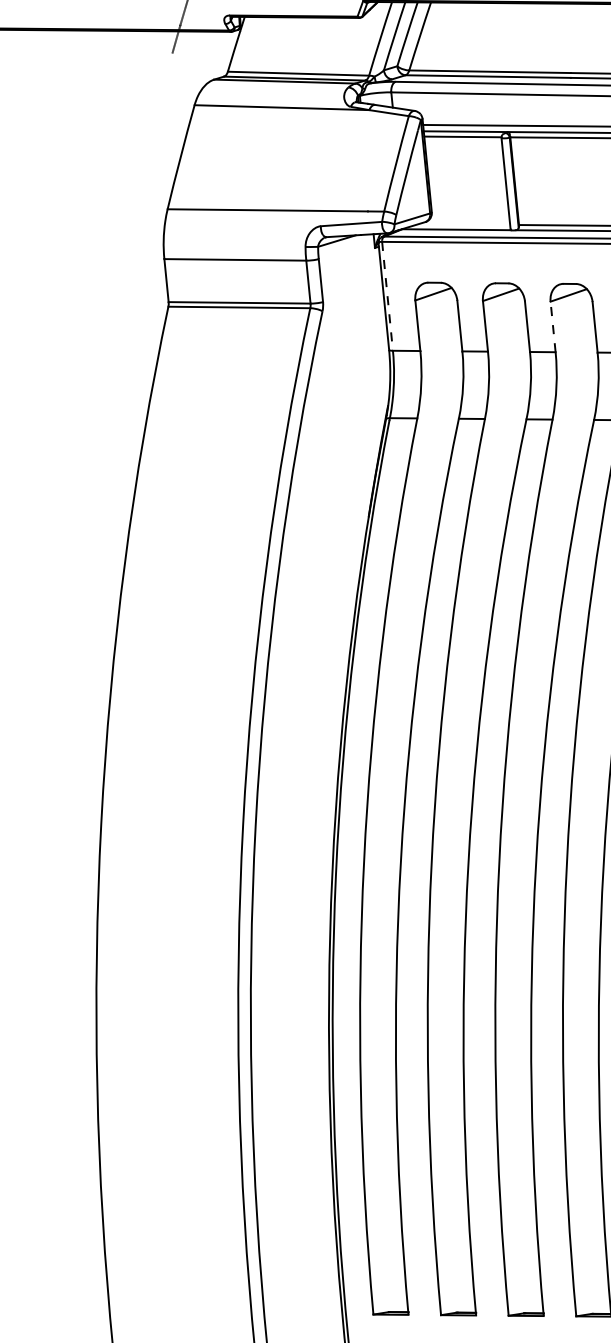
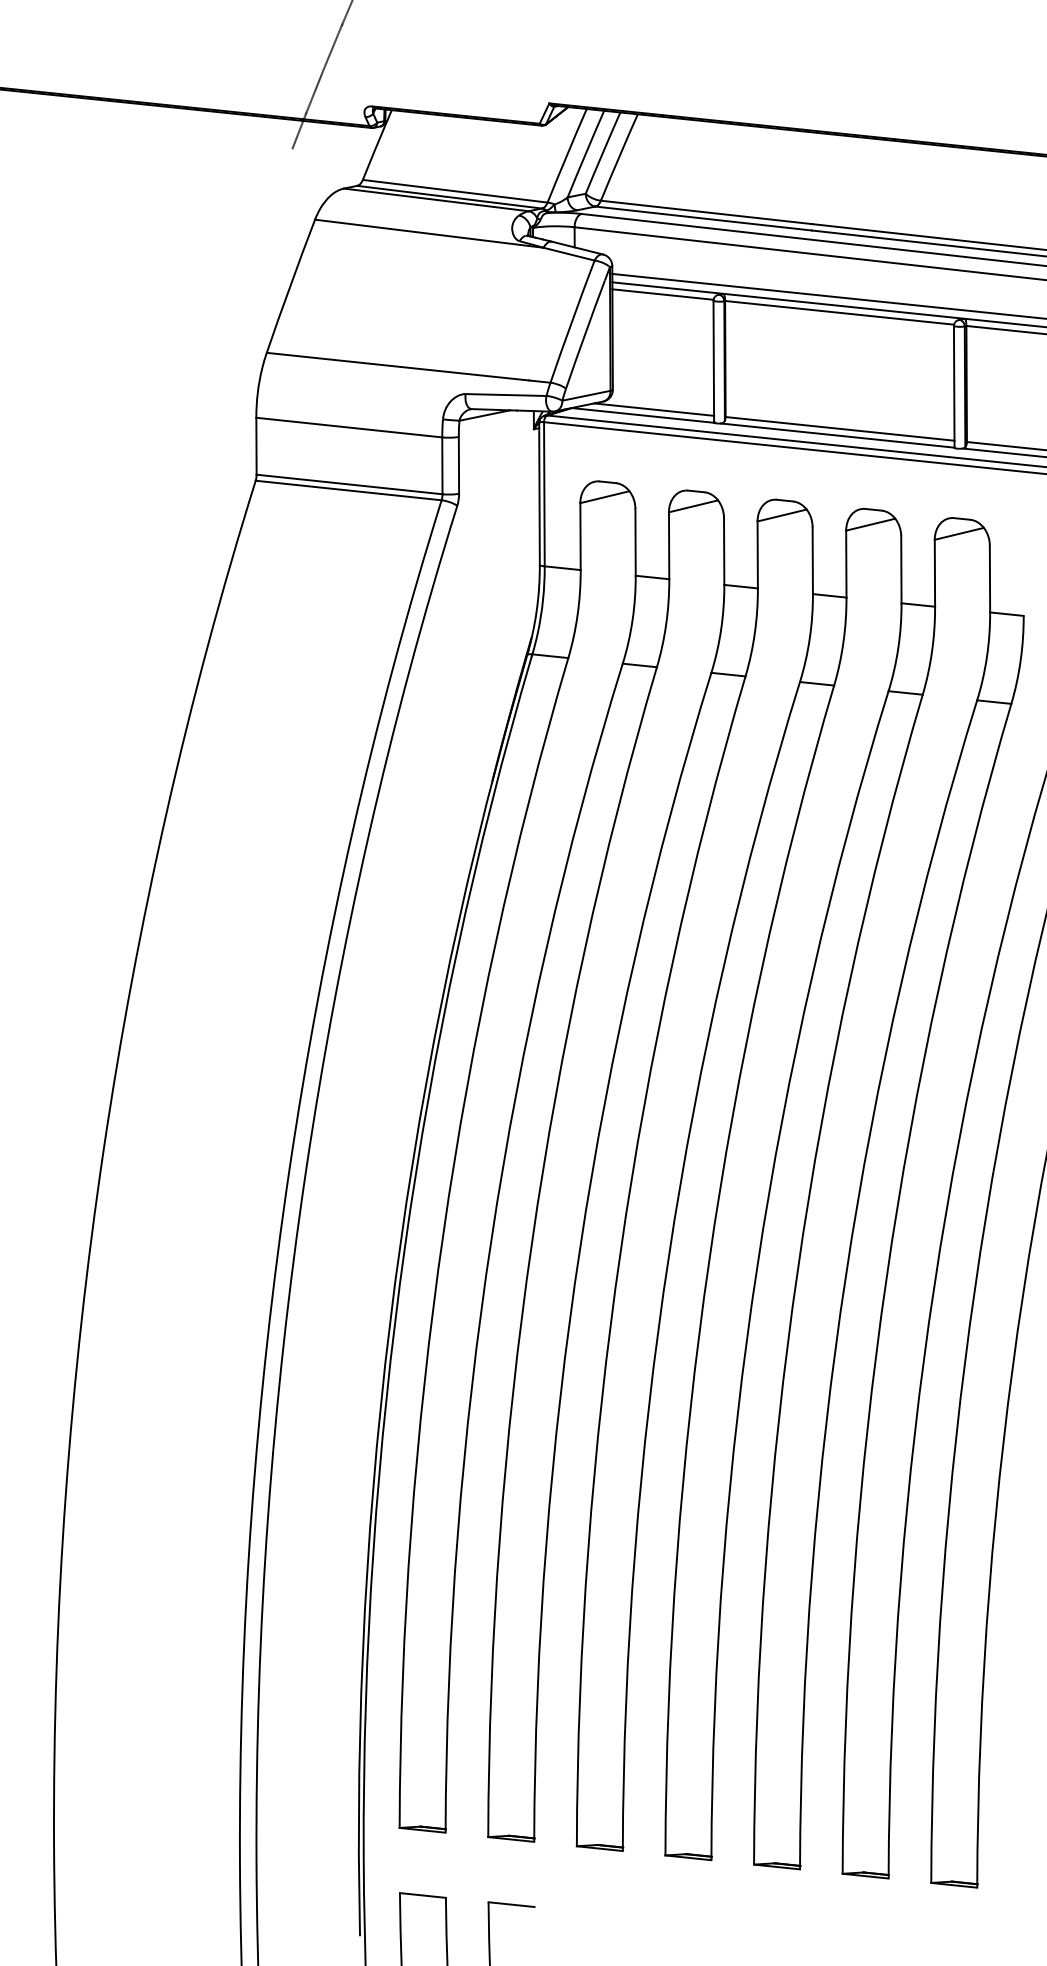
line: (464, 224) -> (654, 409), added
line: (387, 296) -> (544, 494), dashed -> solid
line: (552, 326) -> (757, 554), dashed -> solid

